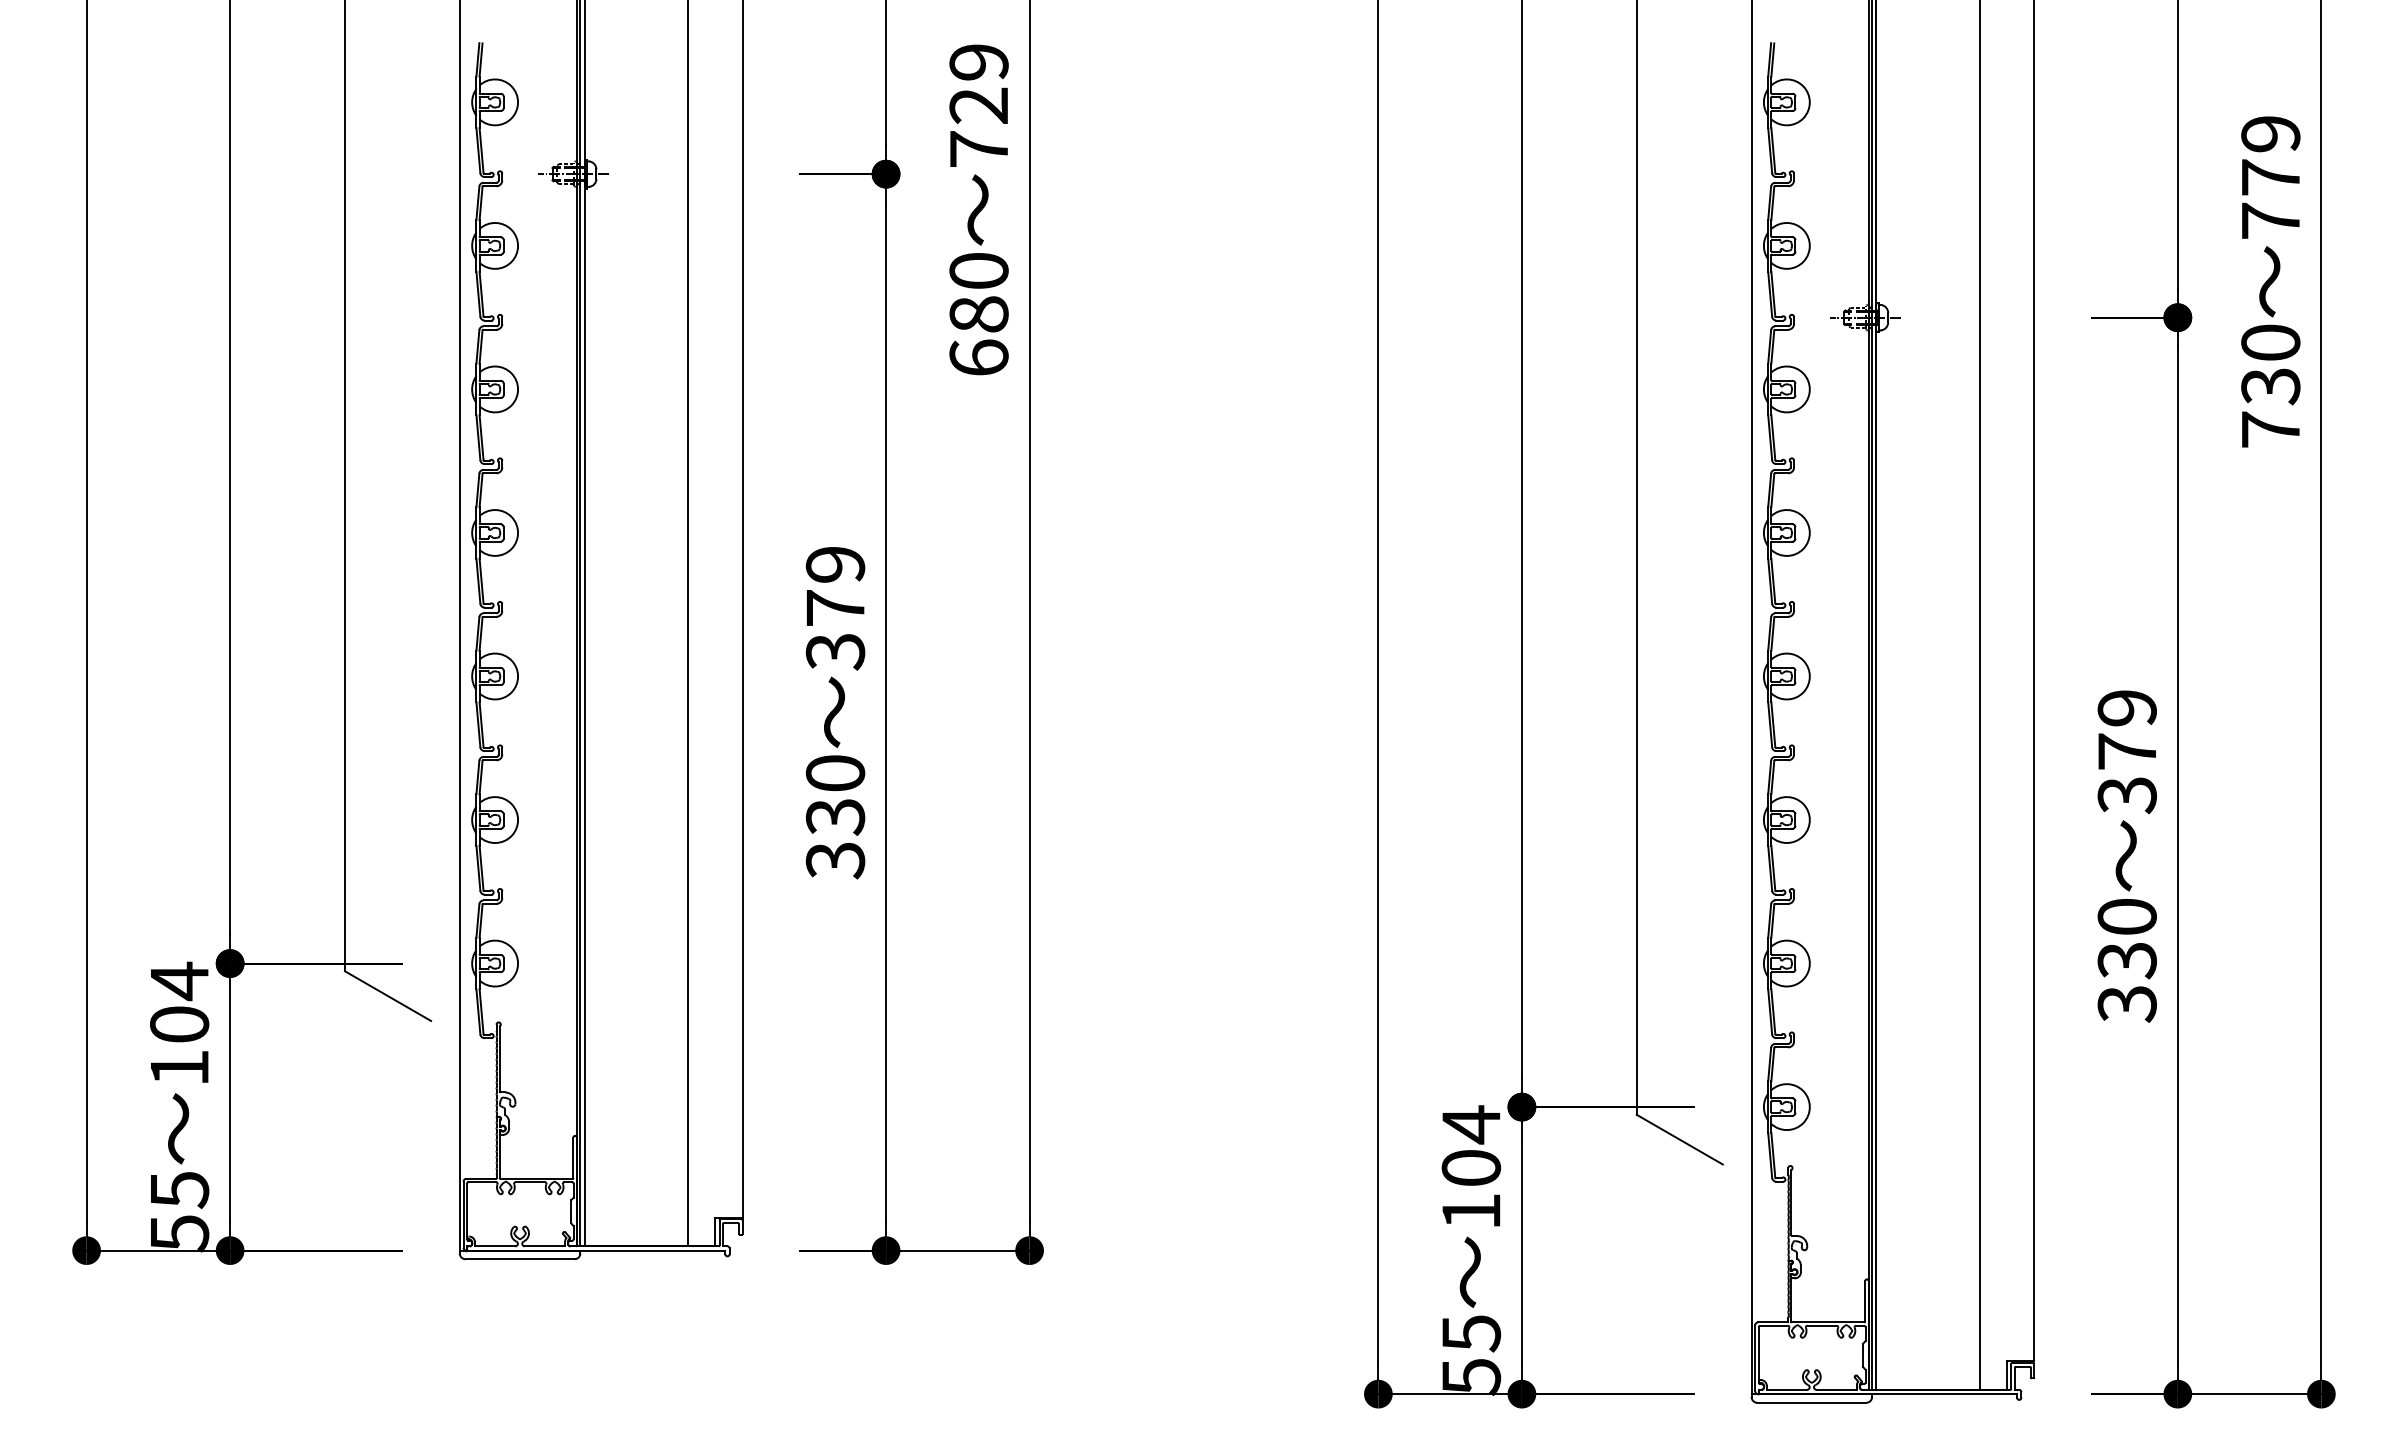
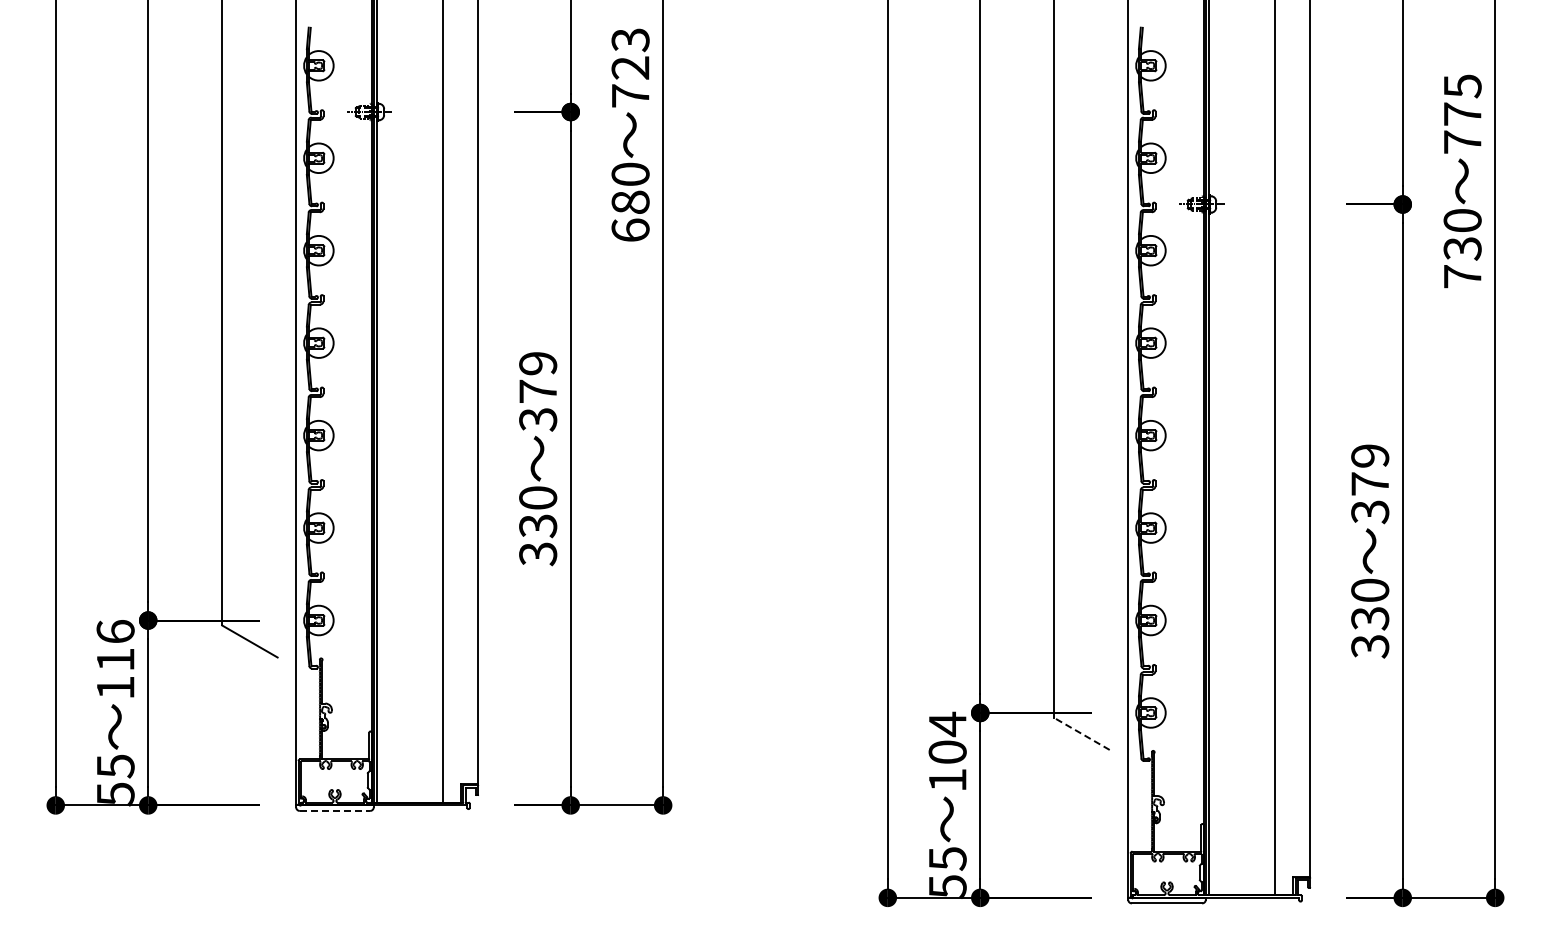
text: (978, 63) -> (630, 40), 729 -> 723
text: (2270, 134) -> (1462, 86), 779 -> 775
text: (179, 1002) -> (115, 645), 104 -> 116
line: (1679, 1138) -> (1081, 733), solid -> dashed
line: (520, 1258) -> (335, 810), solid -> dashed

